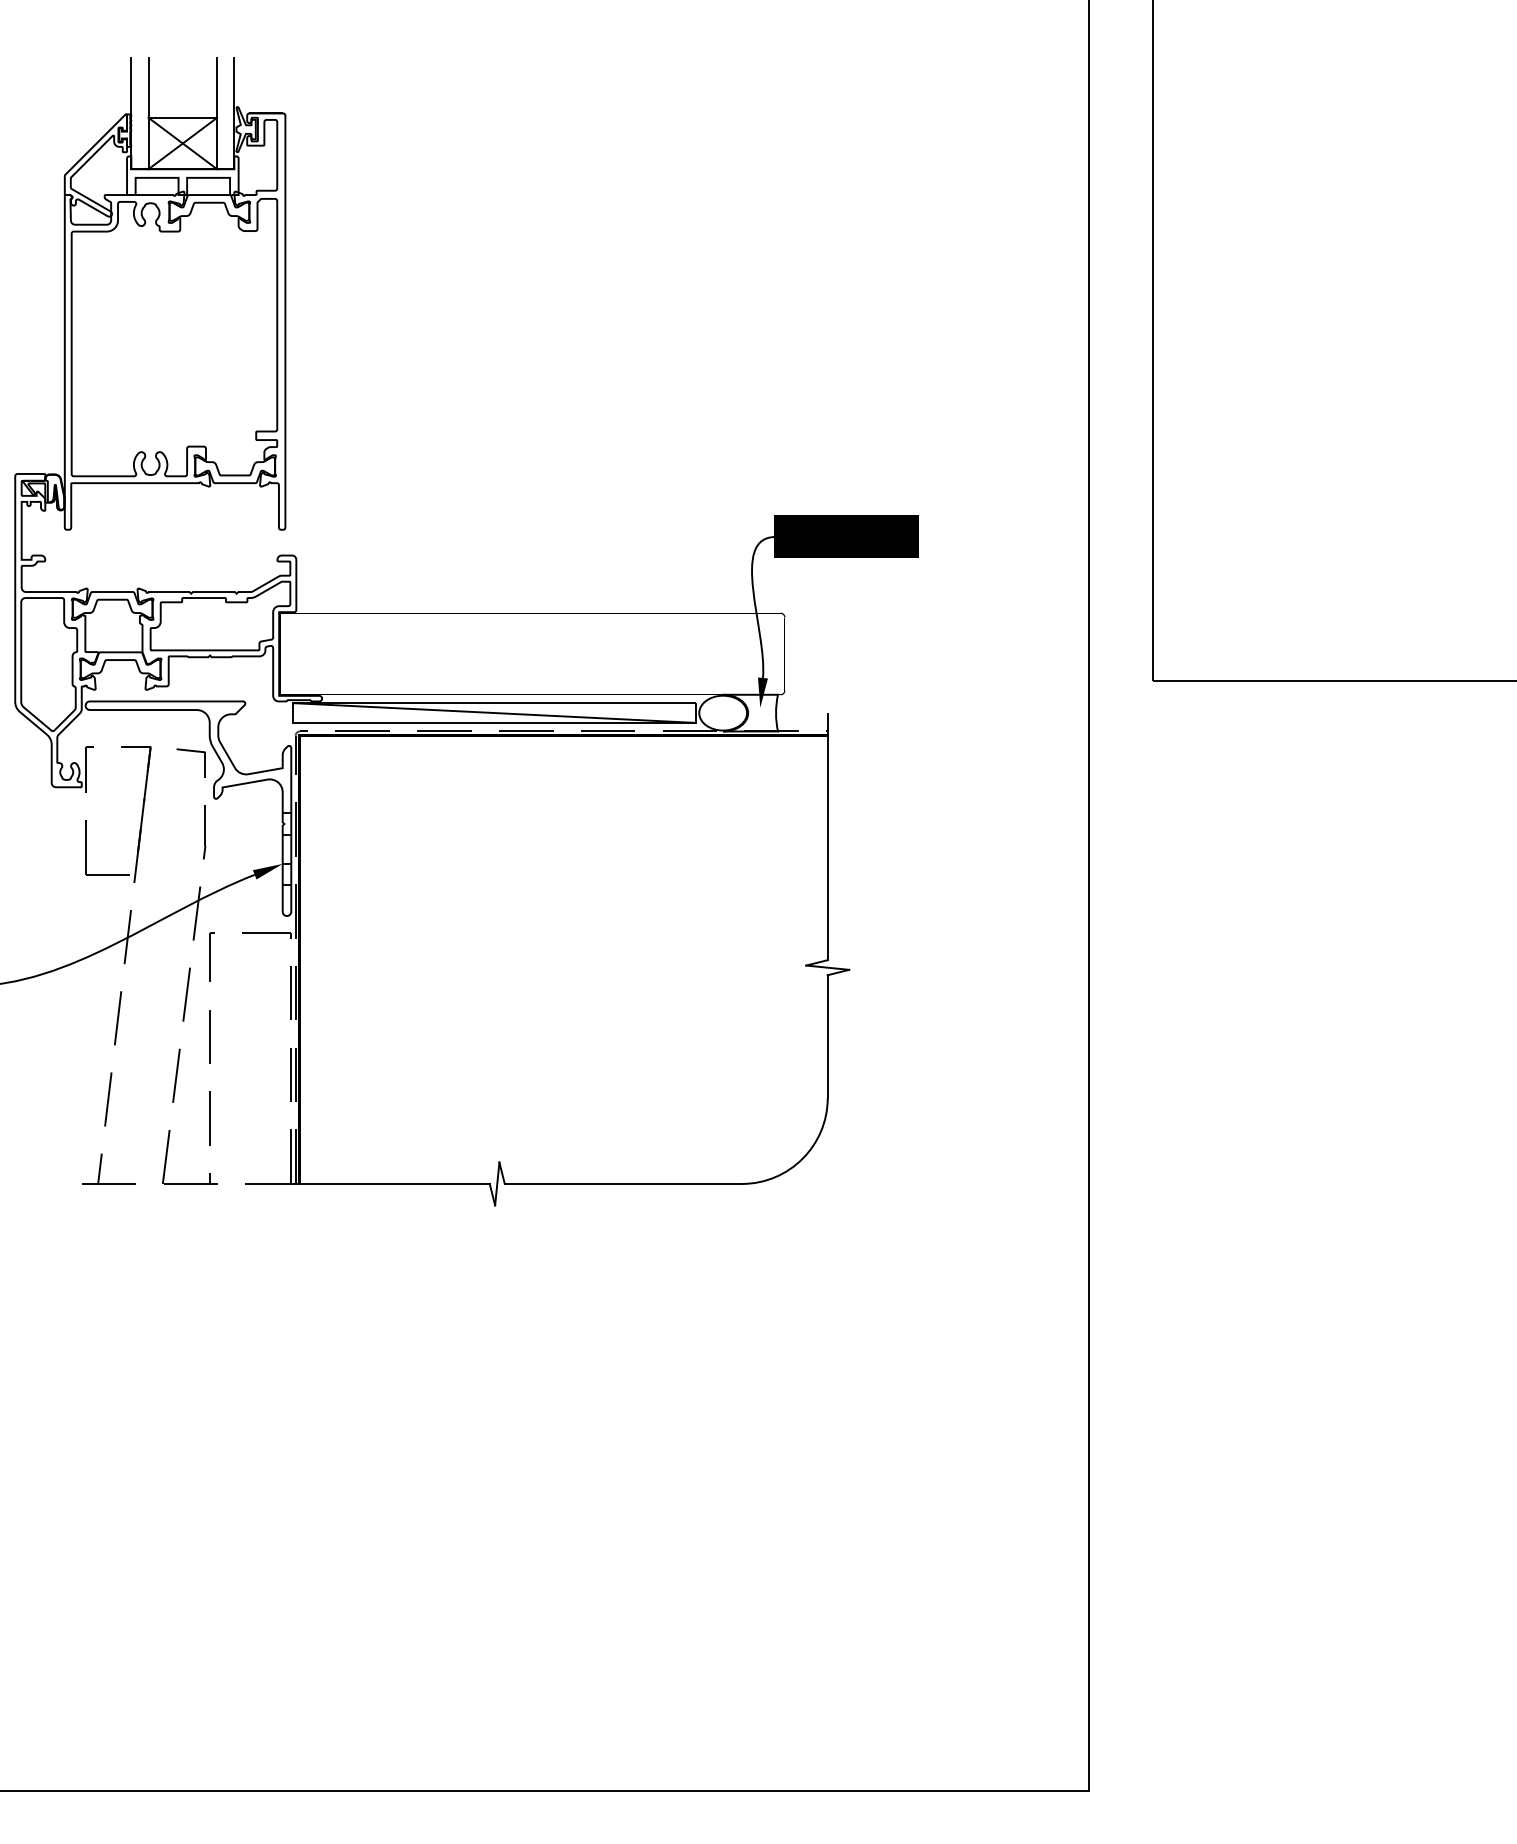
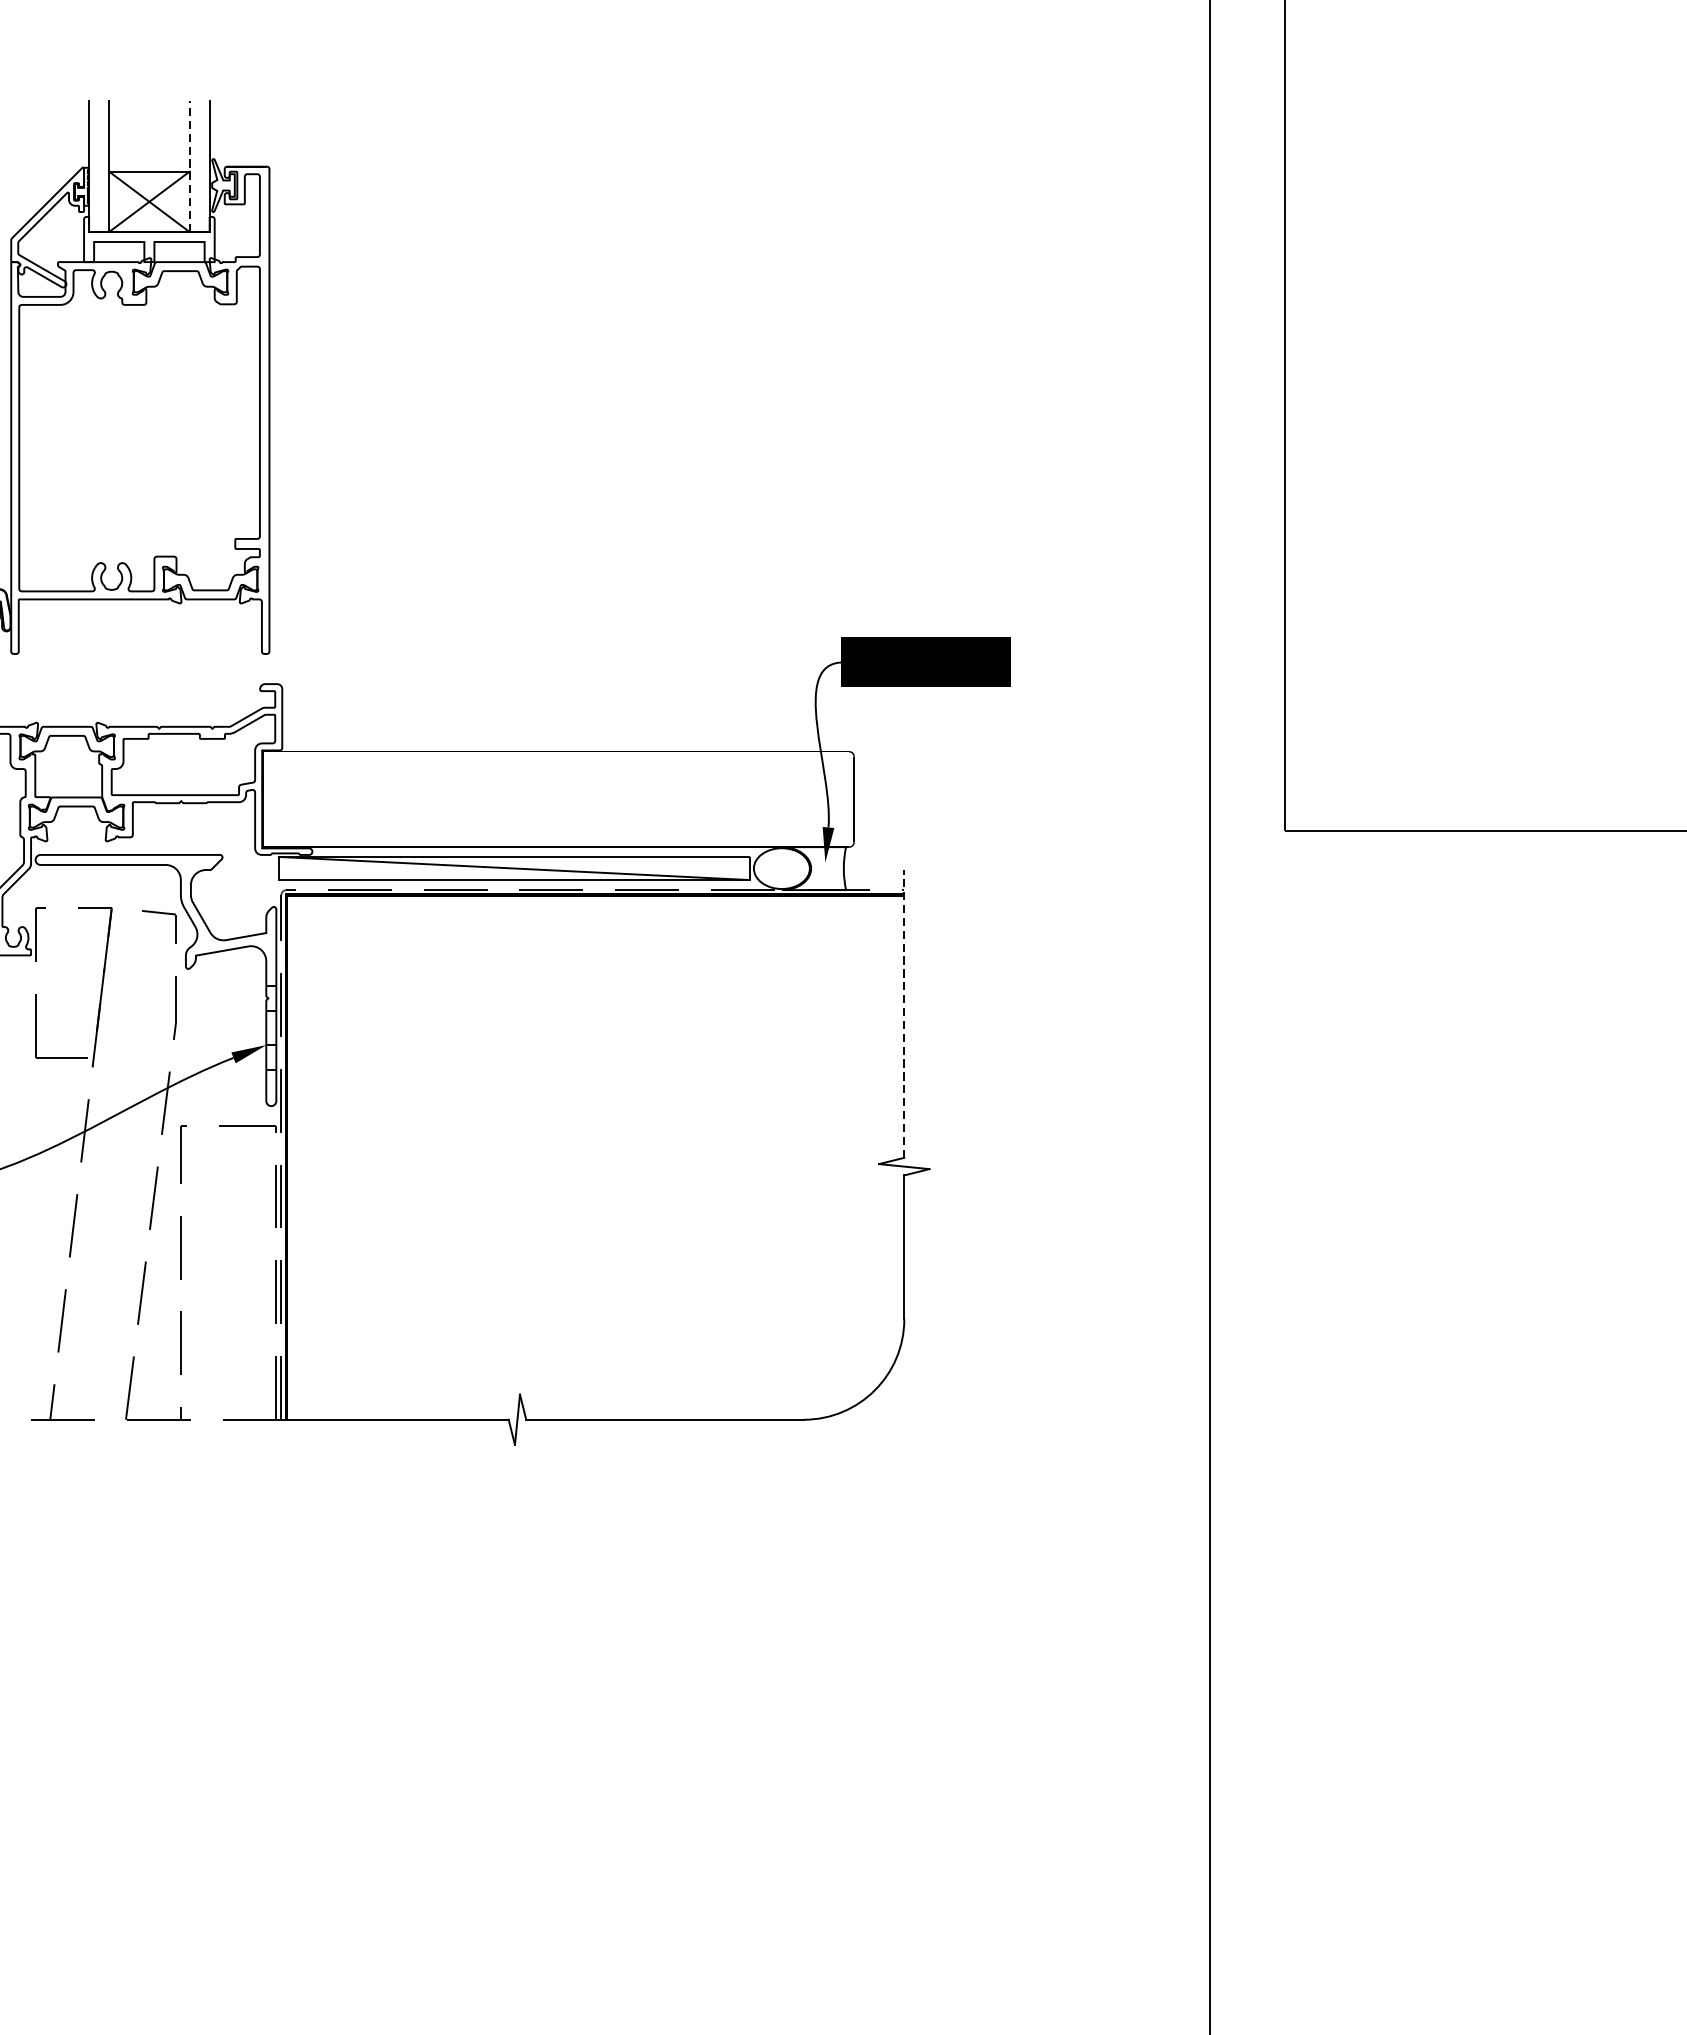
line: (217, 113) -> (189, 166), solid -> dashed
line: (827, 837) -> (904, 1014), solid -> dashed

